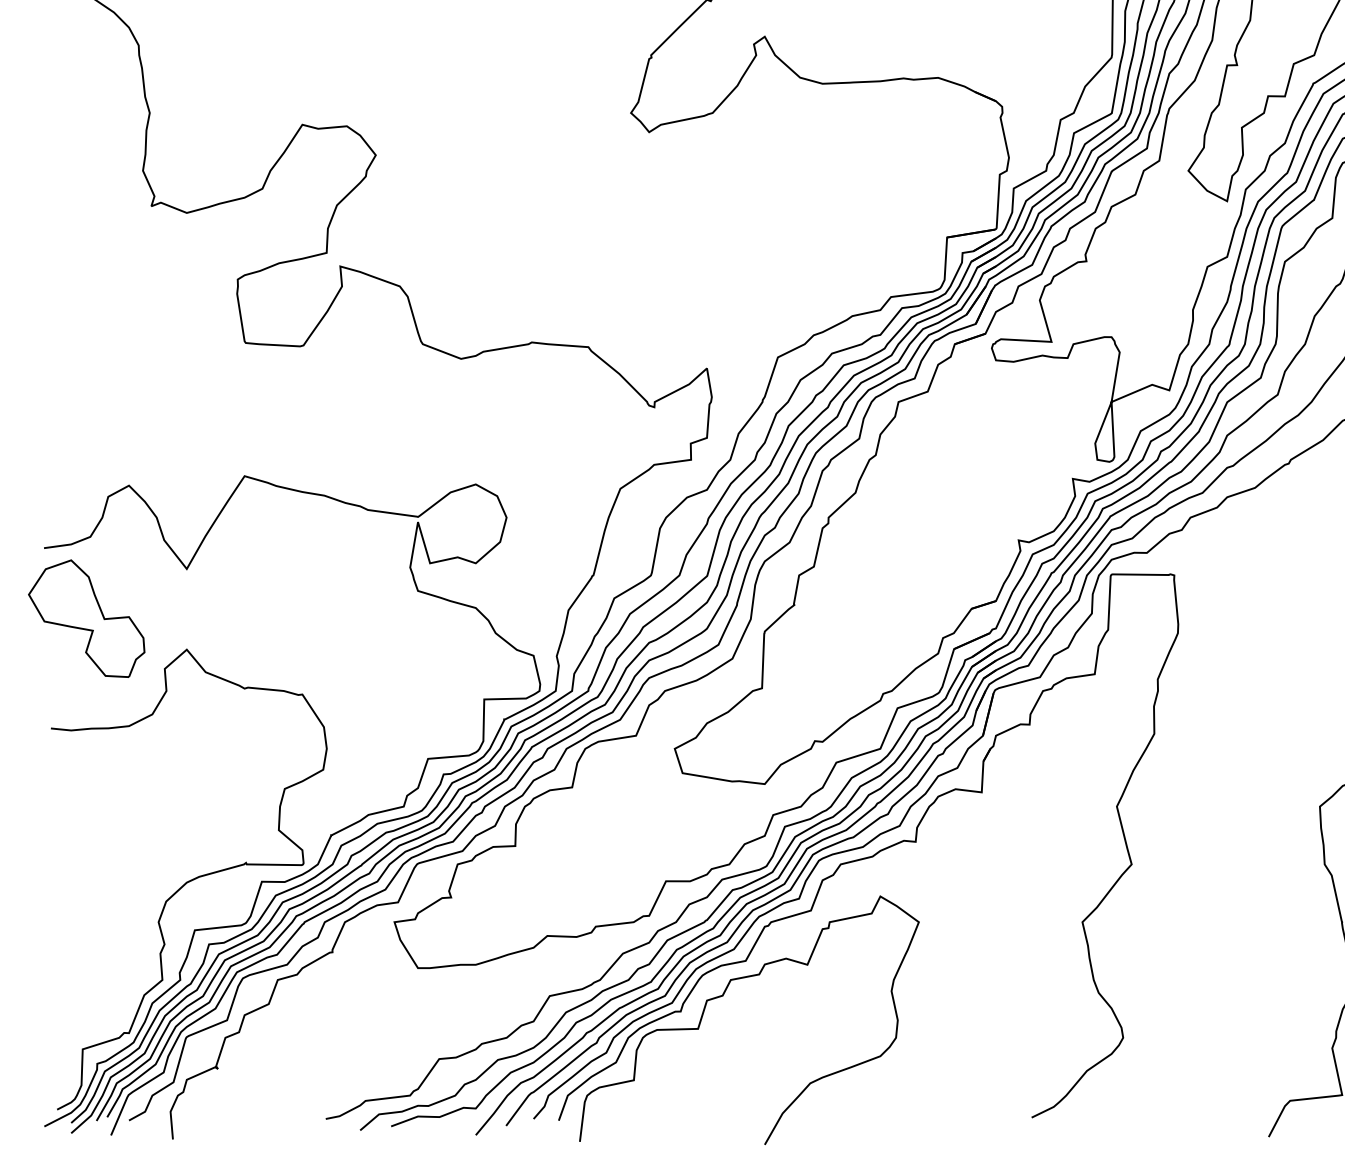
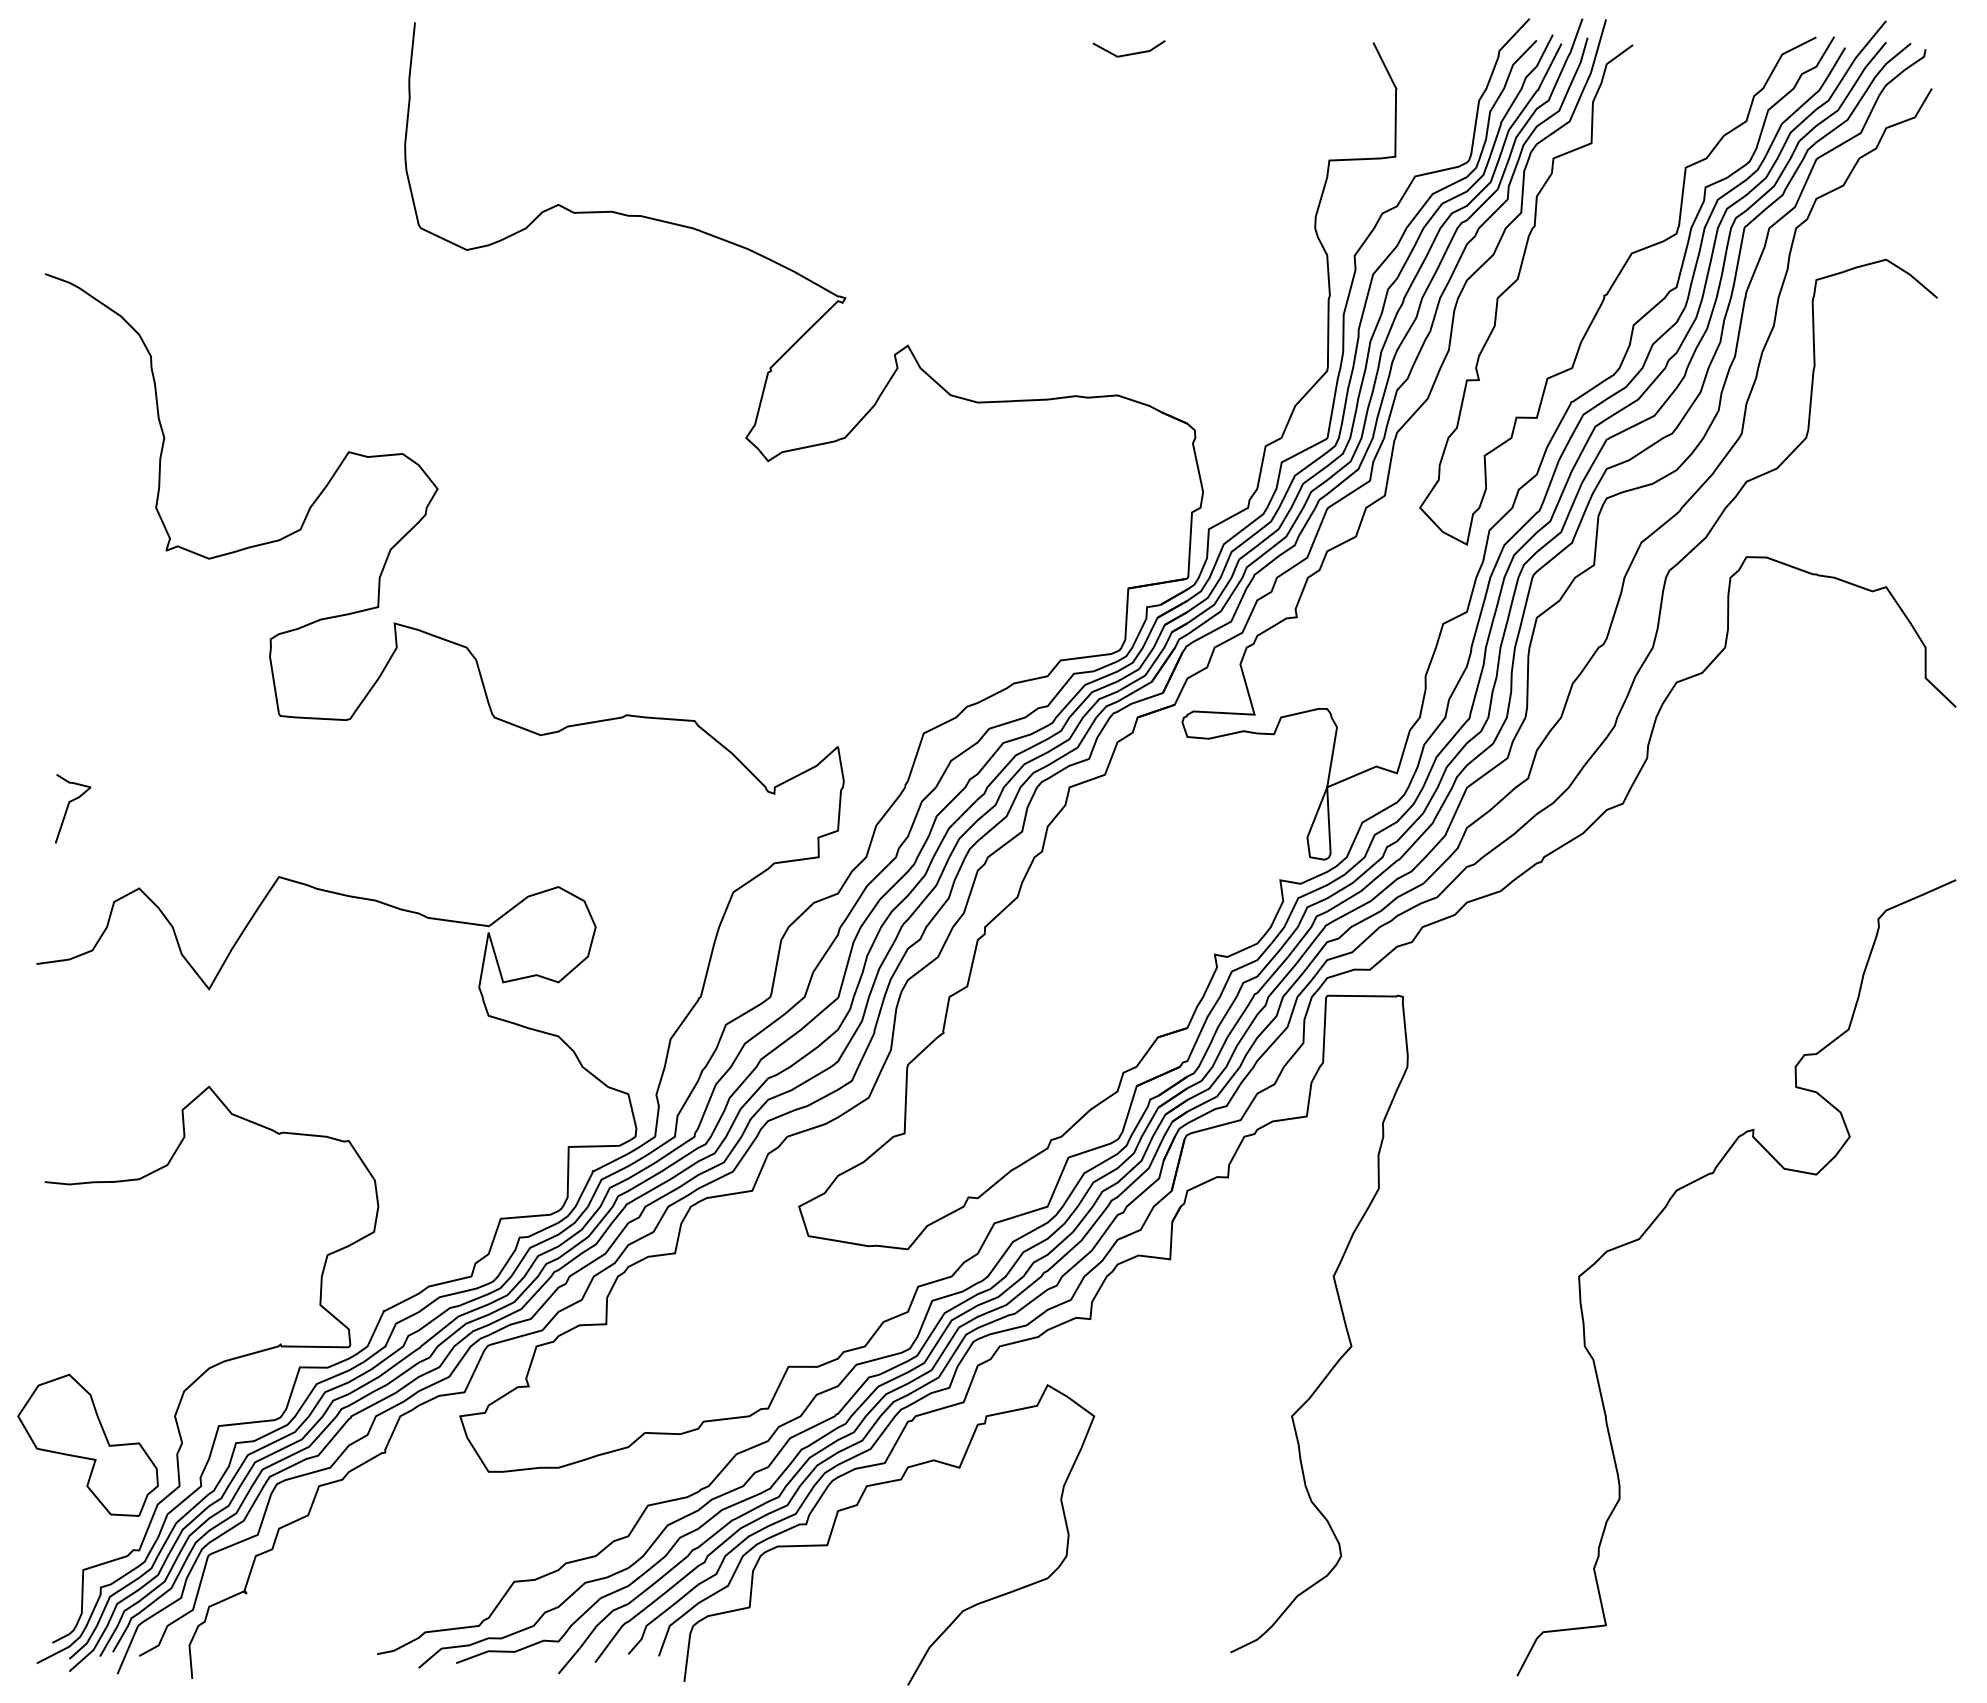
curve: (71, 417) -> (69, 805), added
part: (86, 618) -> (87, 1444), moved

